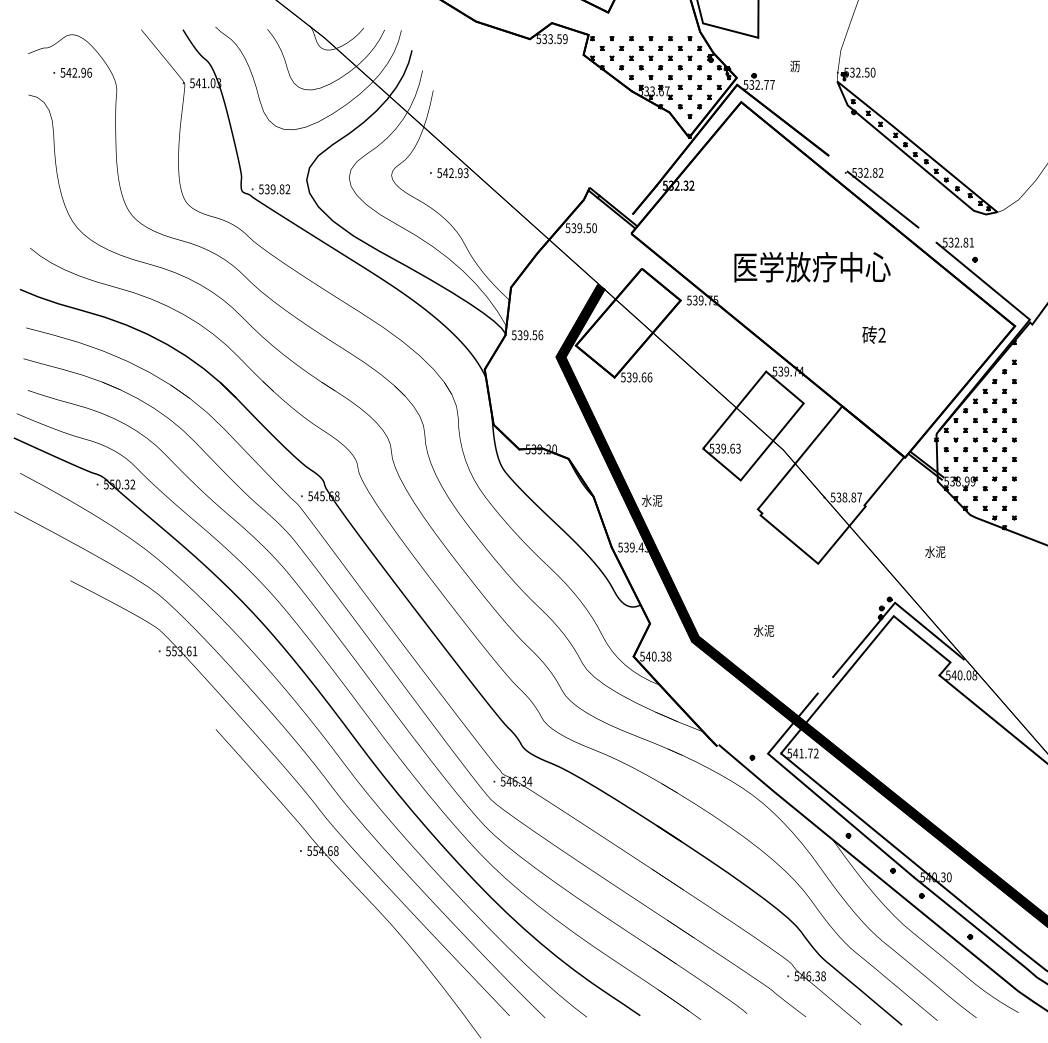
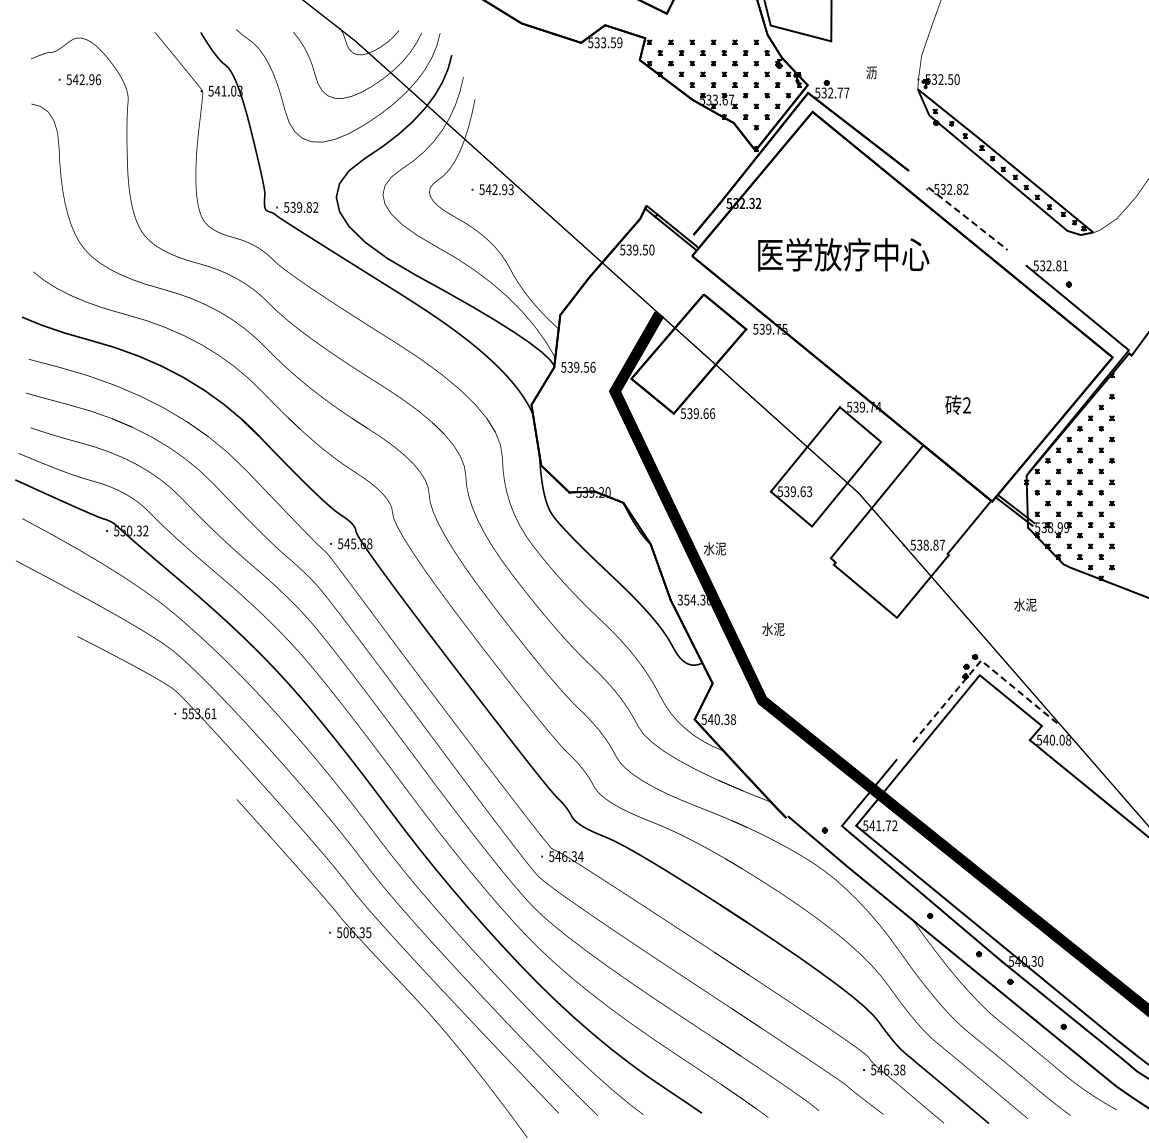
line: (883, 200) -> (968, 219), solid -> dashed
text: (812, 266) -> (843, 254), moved
text: (873, 334) -> (957, 404), moved
text: (632, 547) -> (693, 599), 539.43 -> 354.30
line: (892, 605) -> (978, 663), solid -> dashed
text: (763, 630) -> (773, 628), moved
text: (326, 850) -> (357, 932), 554.68 -> 506.35

